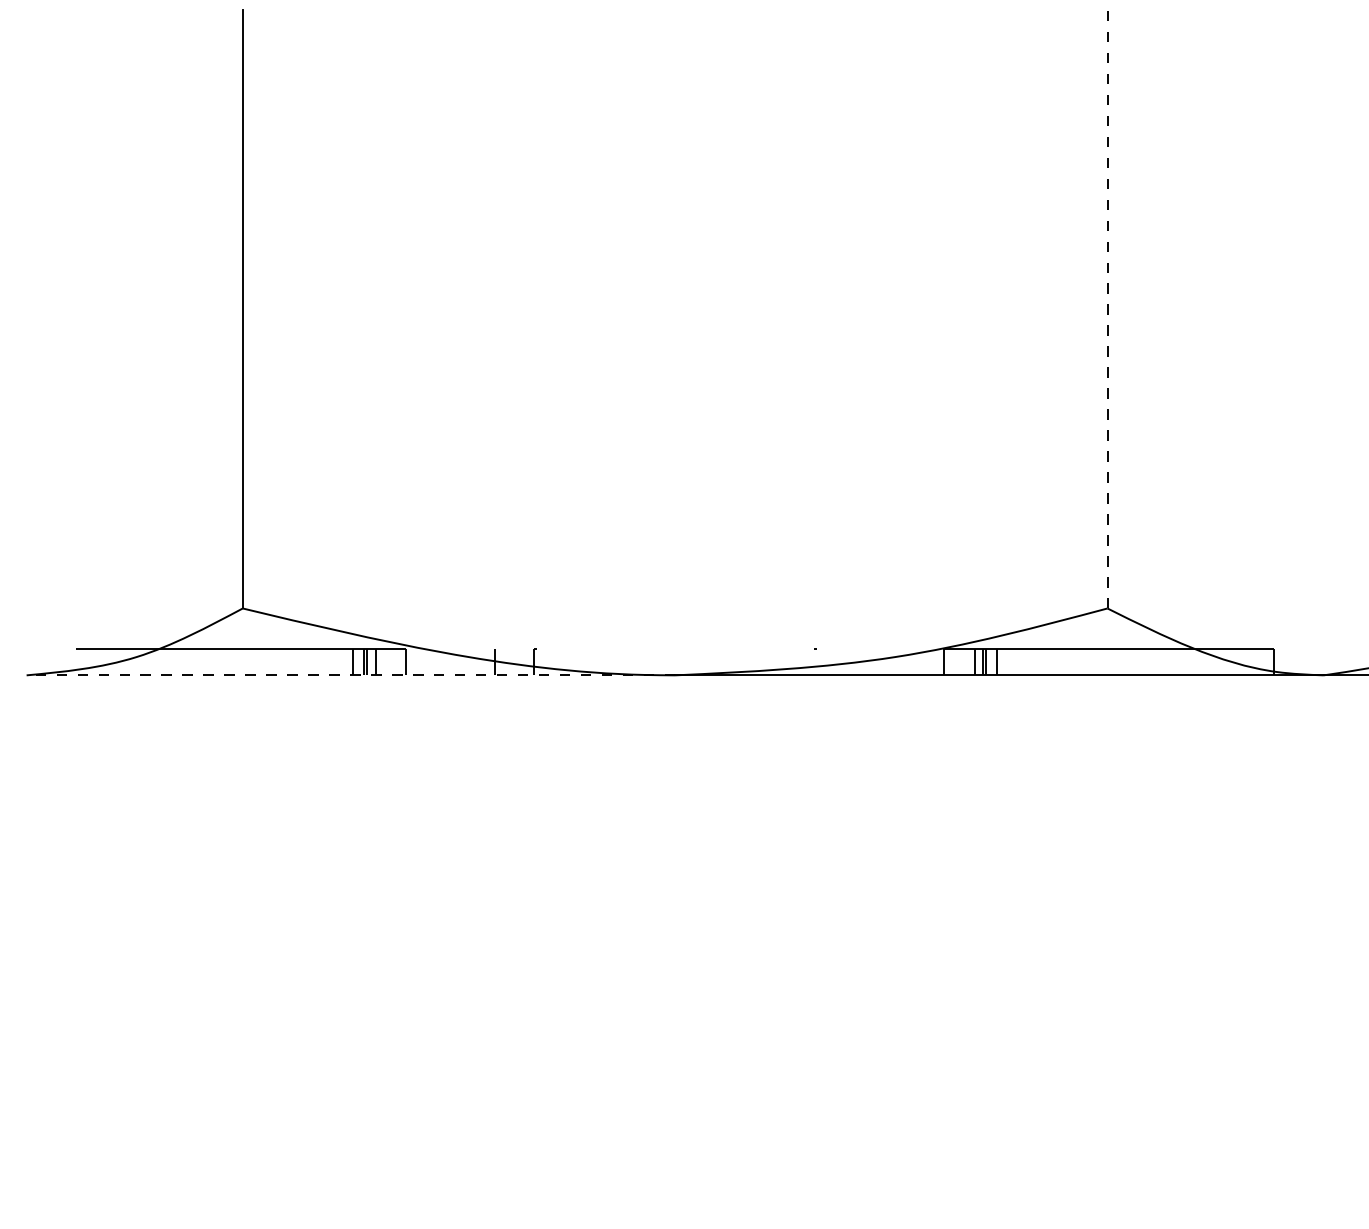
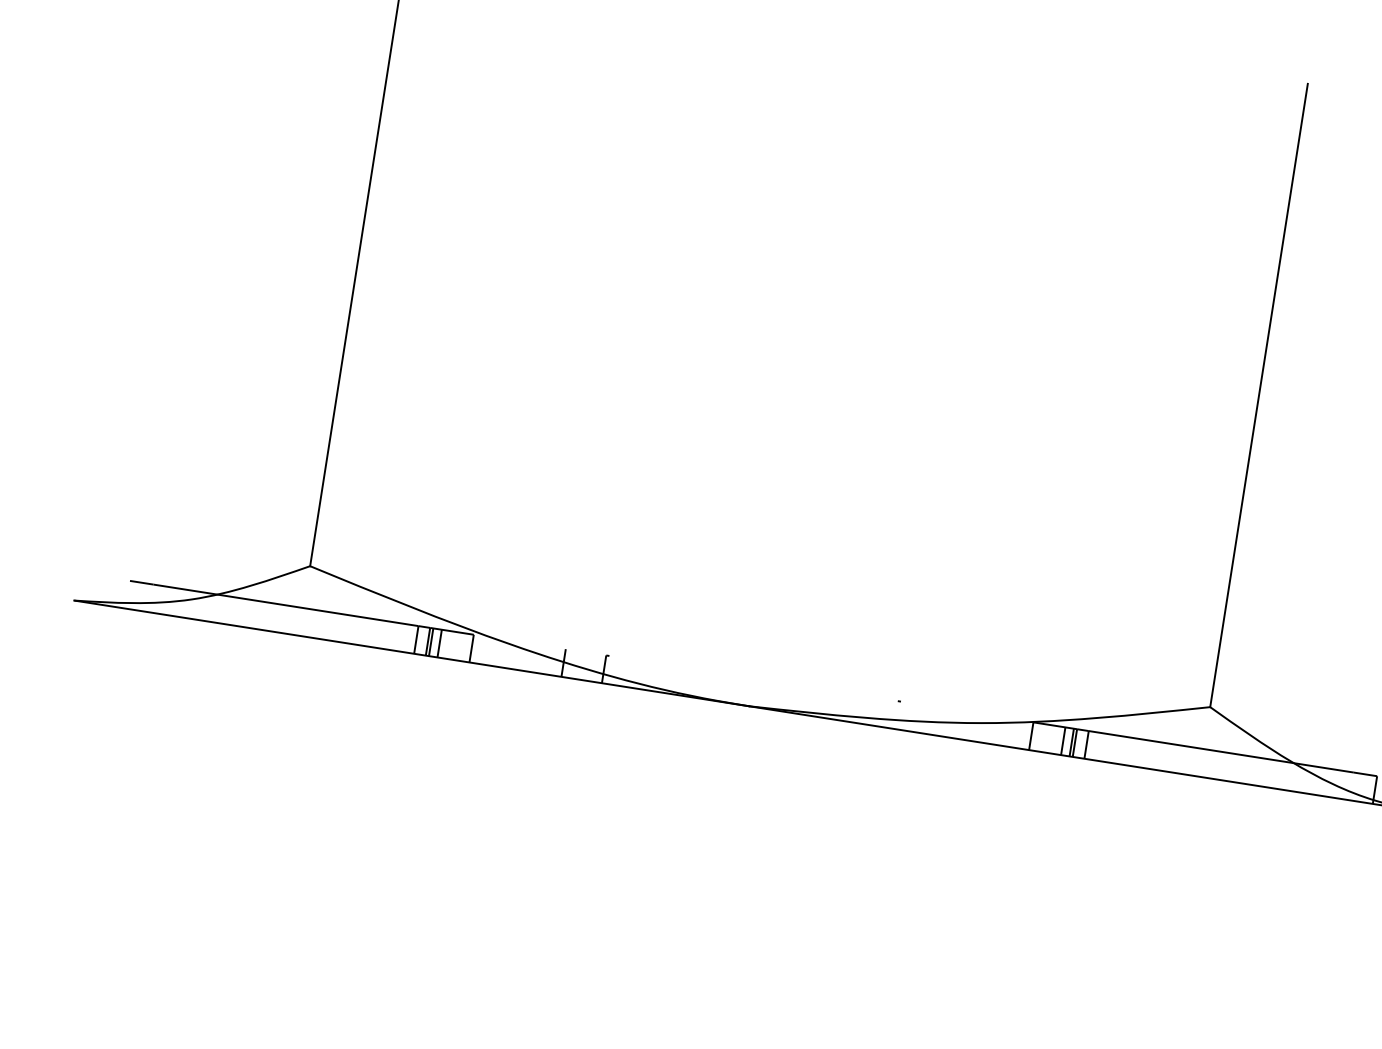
line: (1107, 308) -> (1259, 394), dashed -> solid
line: (350, 675) -> (411, 653), dashed -> solid

